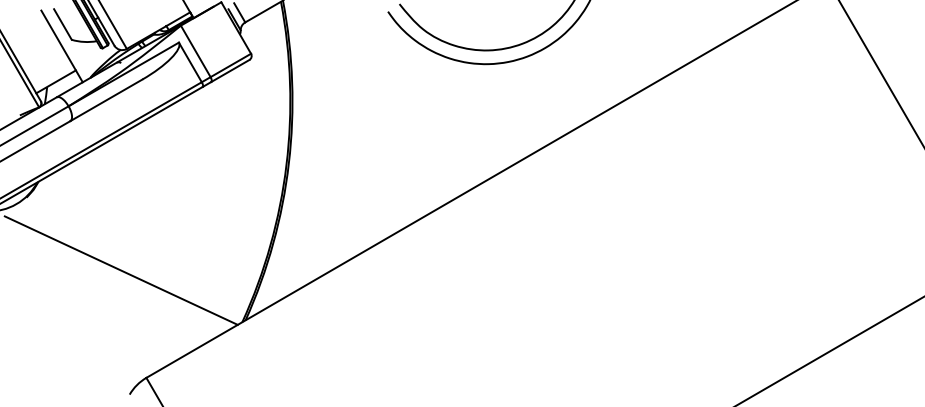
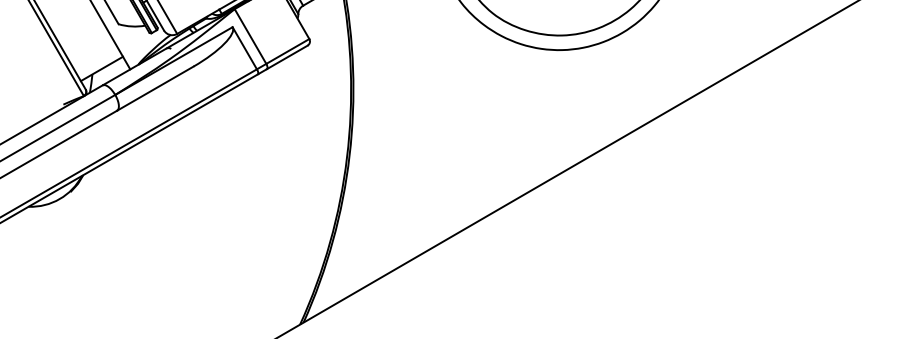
line: (120, 270) -> (170, 269), removed

